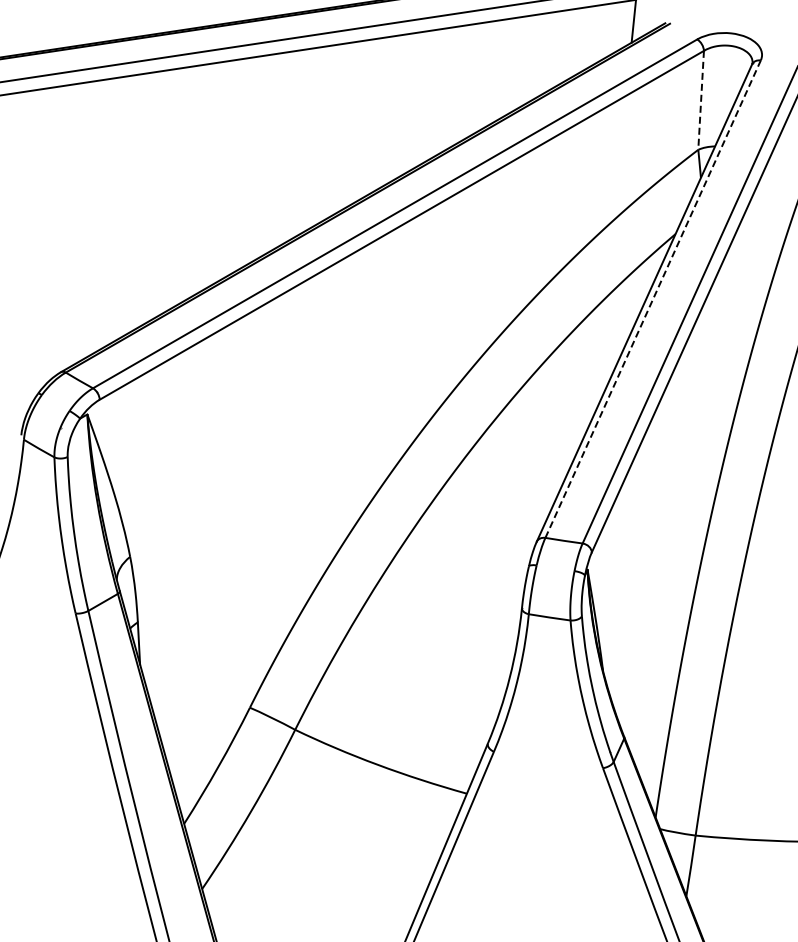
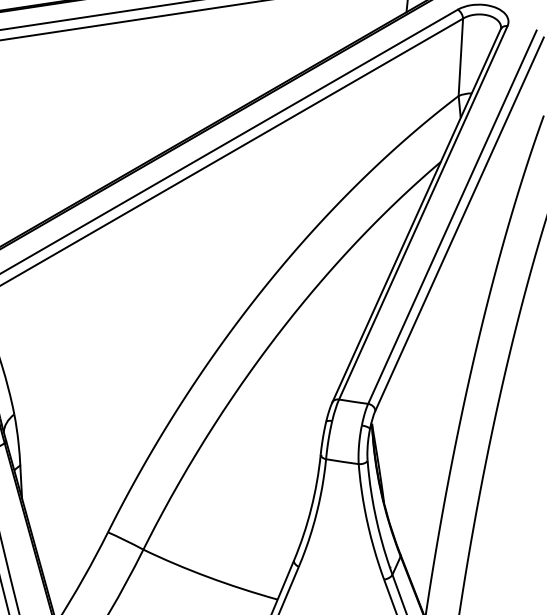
line: (701, 100) -> (461, 57), dashed -> solid
line: (653, 299) -> (423, 213), dashed -> solid

